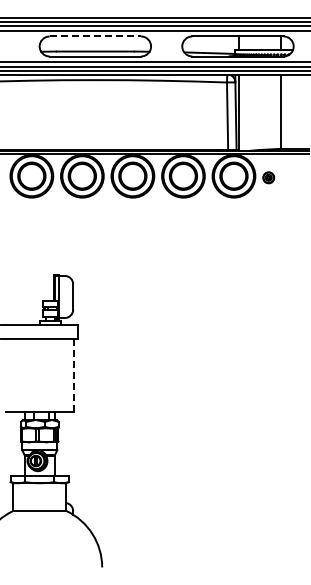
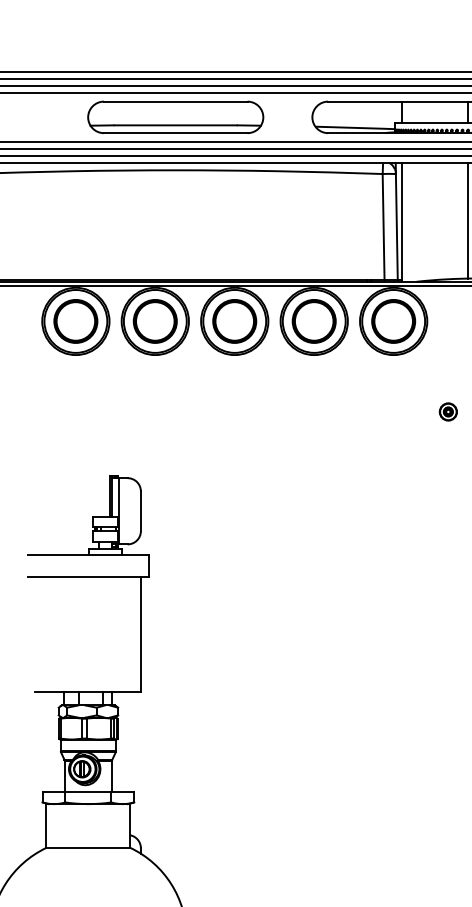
line: (95, 36) -> (175, 101), dashed -> solid
part: (268, 177) -> (447, 411), moved
line: (73, 375) -> (141, 634), dashed -> solid

